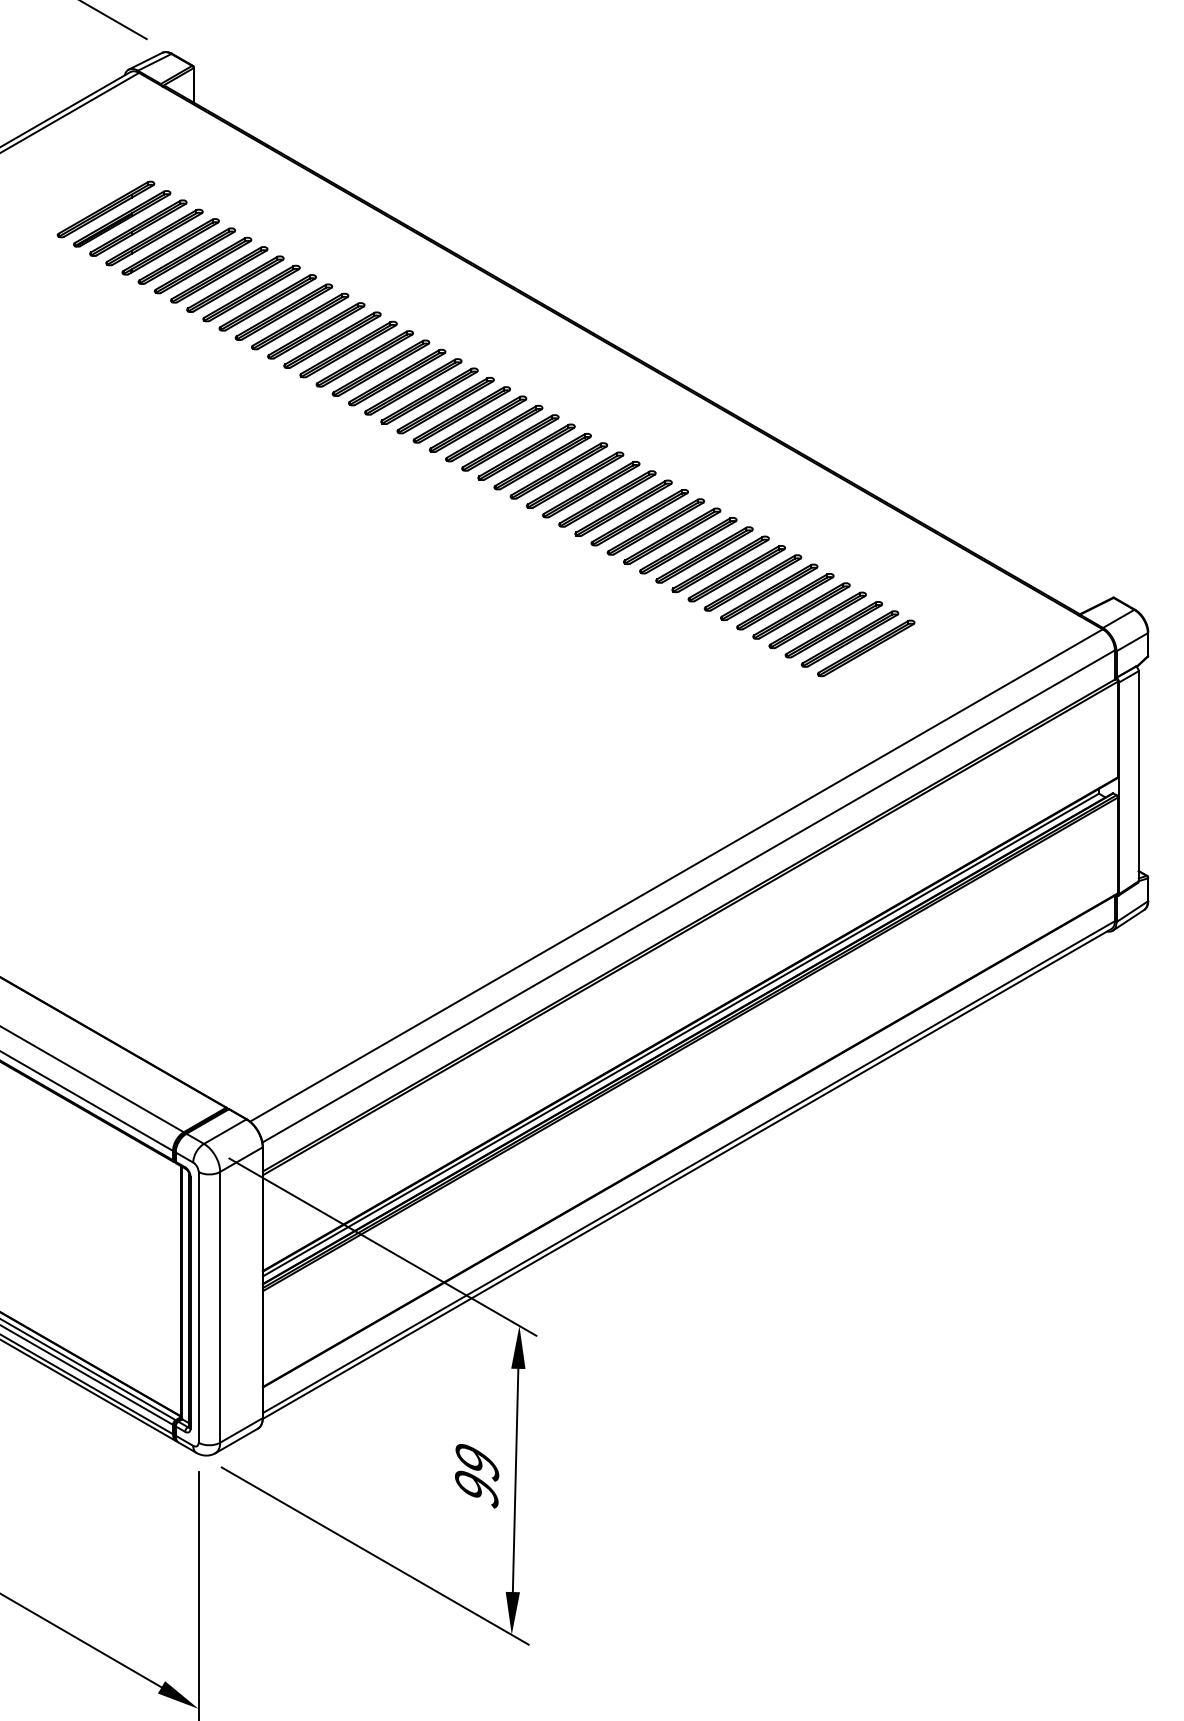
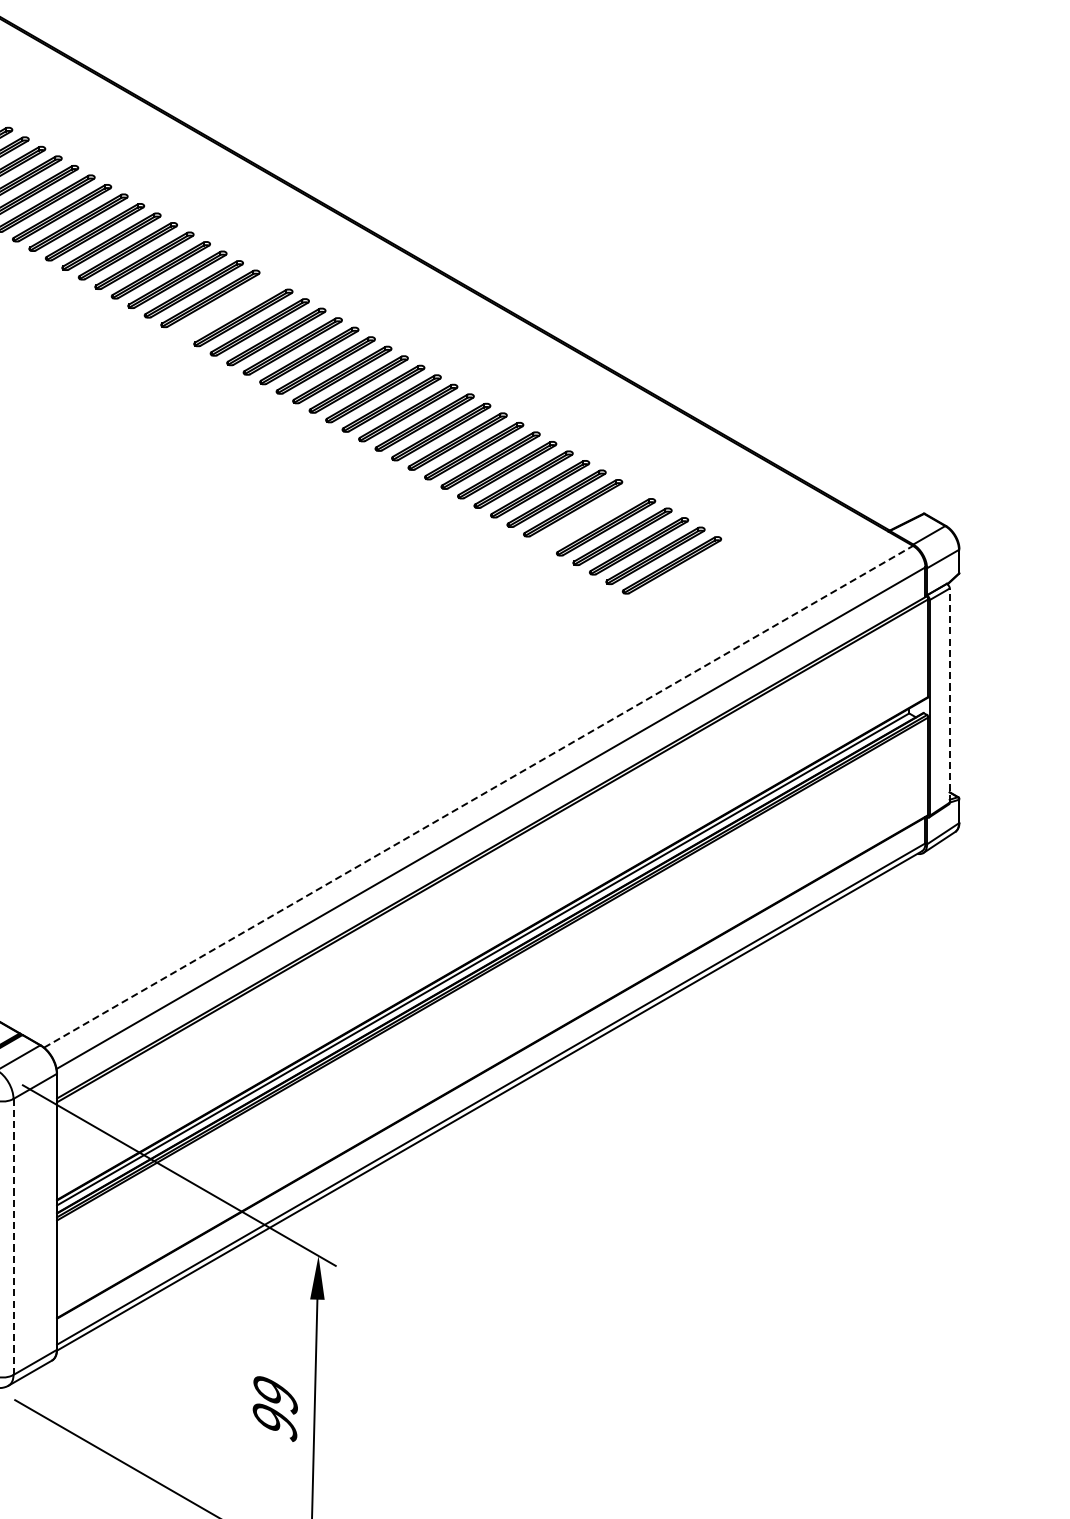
part: (429, 395) -> (226, 307), removed
part: (785, 601) -> (589, 517), removed
line: (1138, 775) -> (949, 694), solid -> dashed
line: (676, 875) -> (478, 796), solid -> dashed
line: (220, 1306) -> (13, 1236), solid -> dashed

